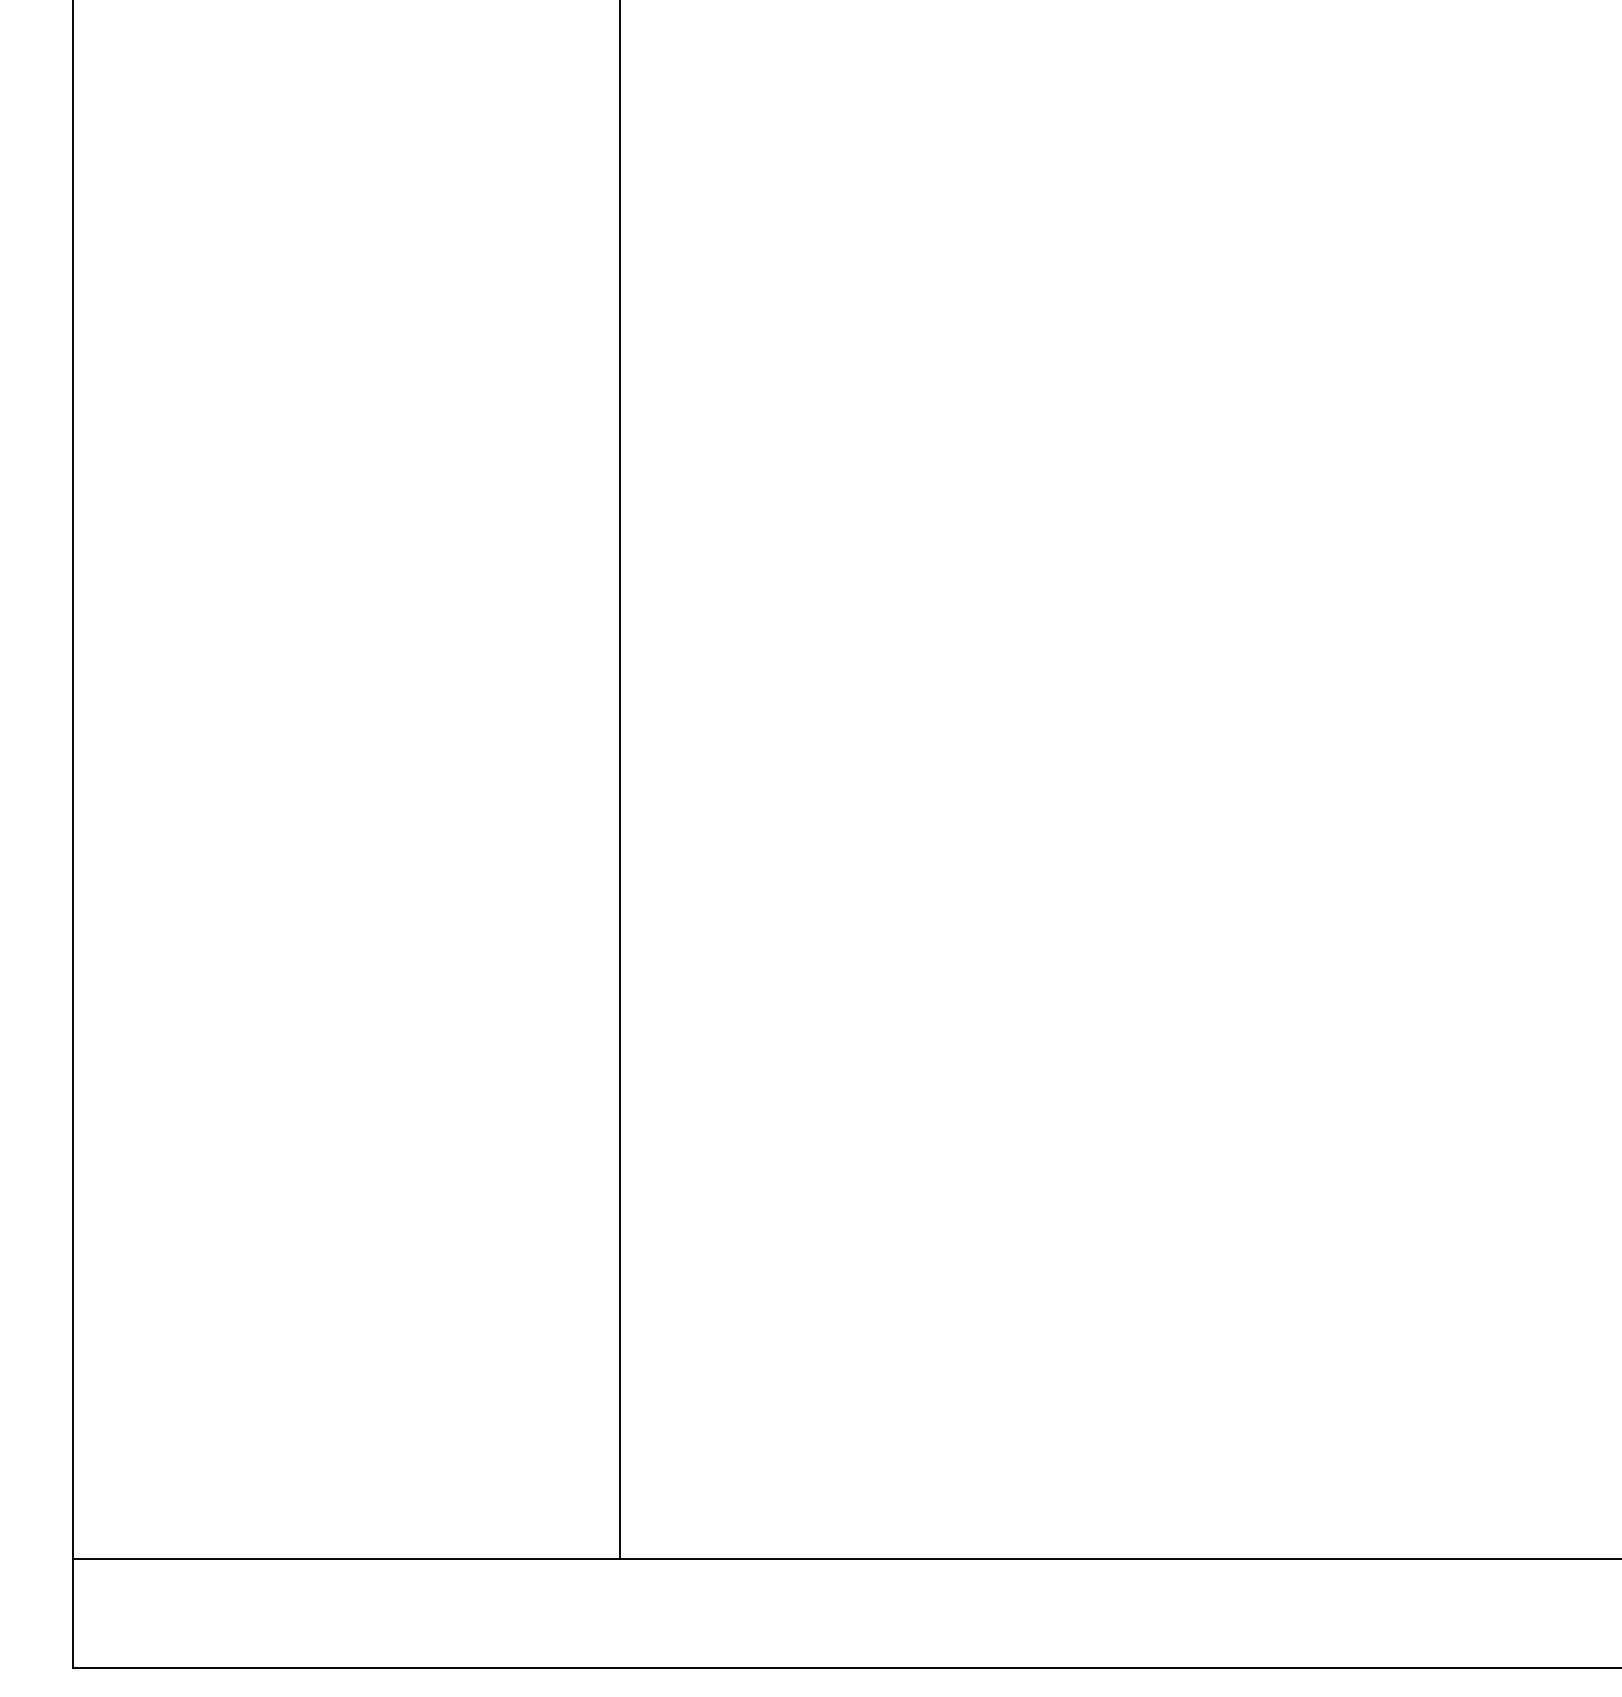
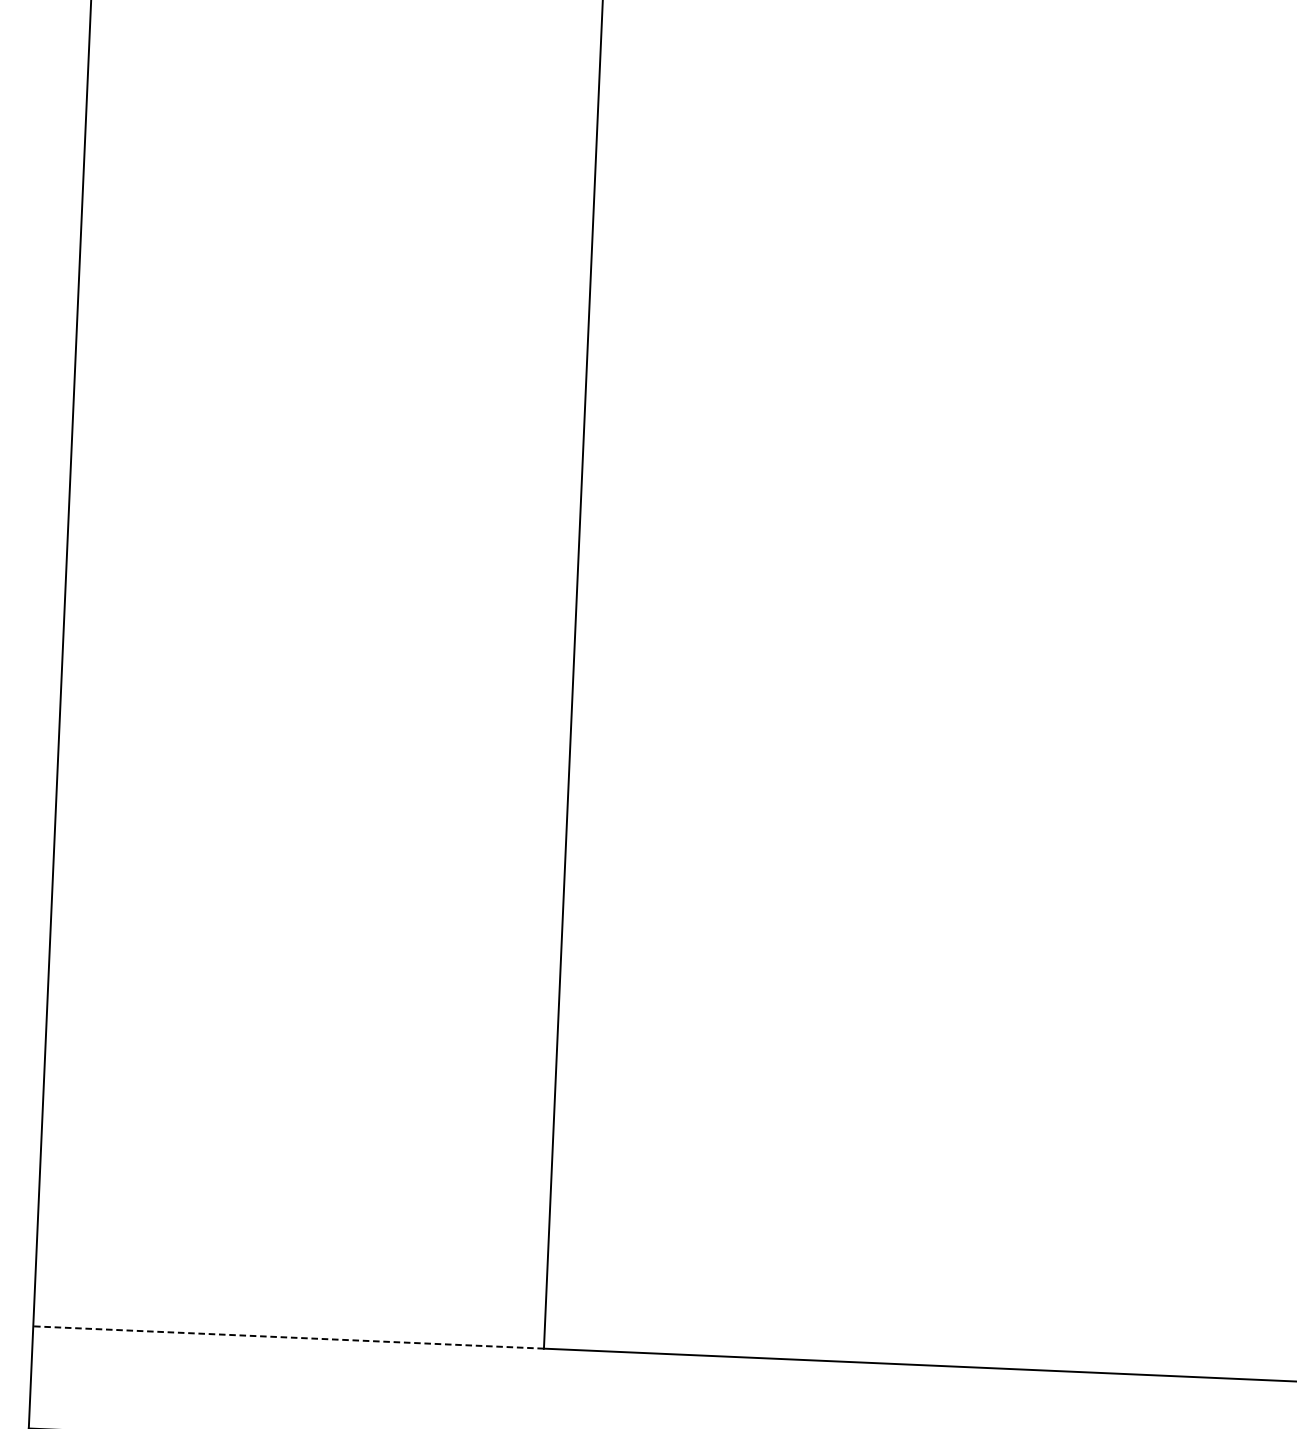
line: (345, 1558) -> (287, 1337), solid -> dashed

